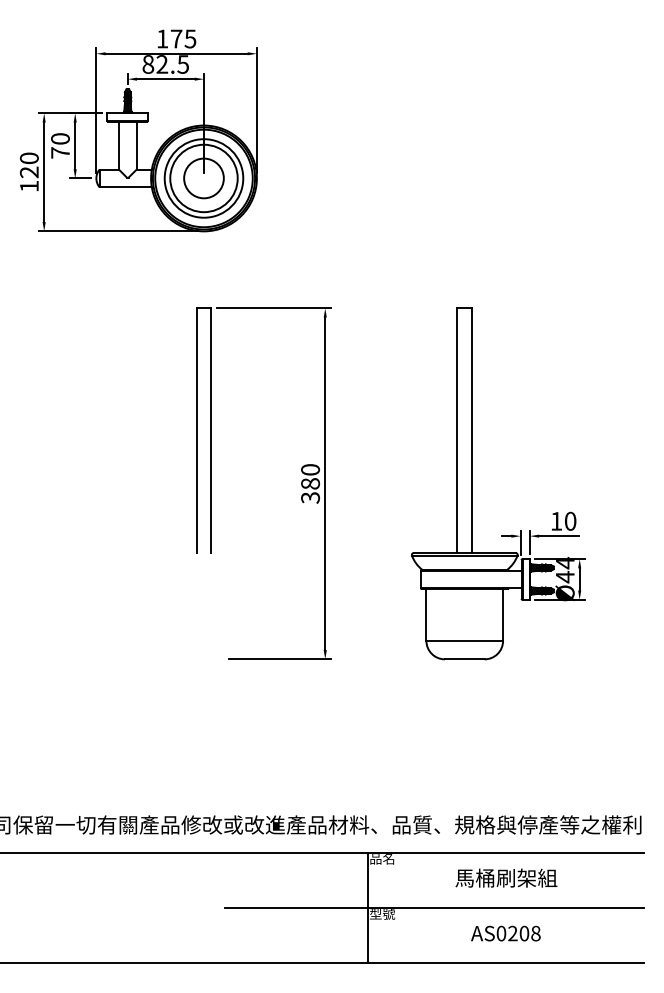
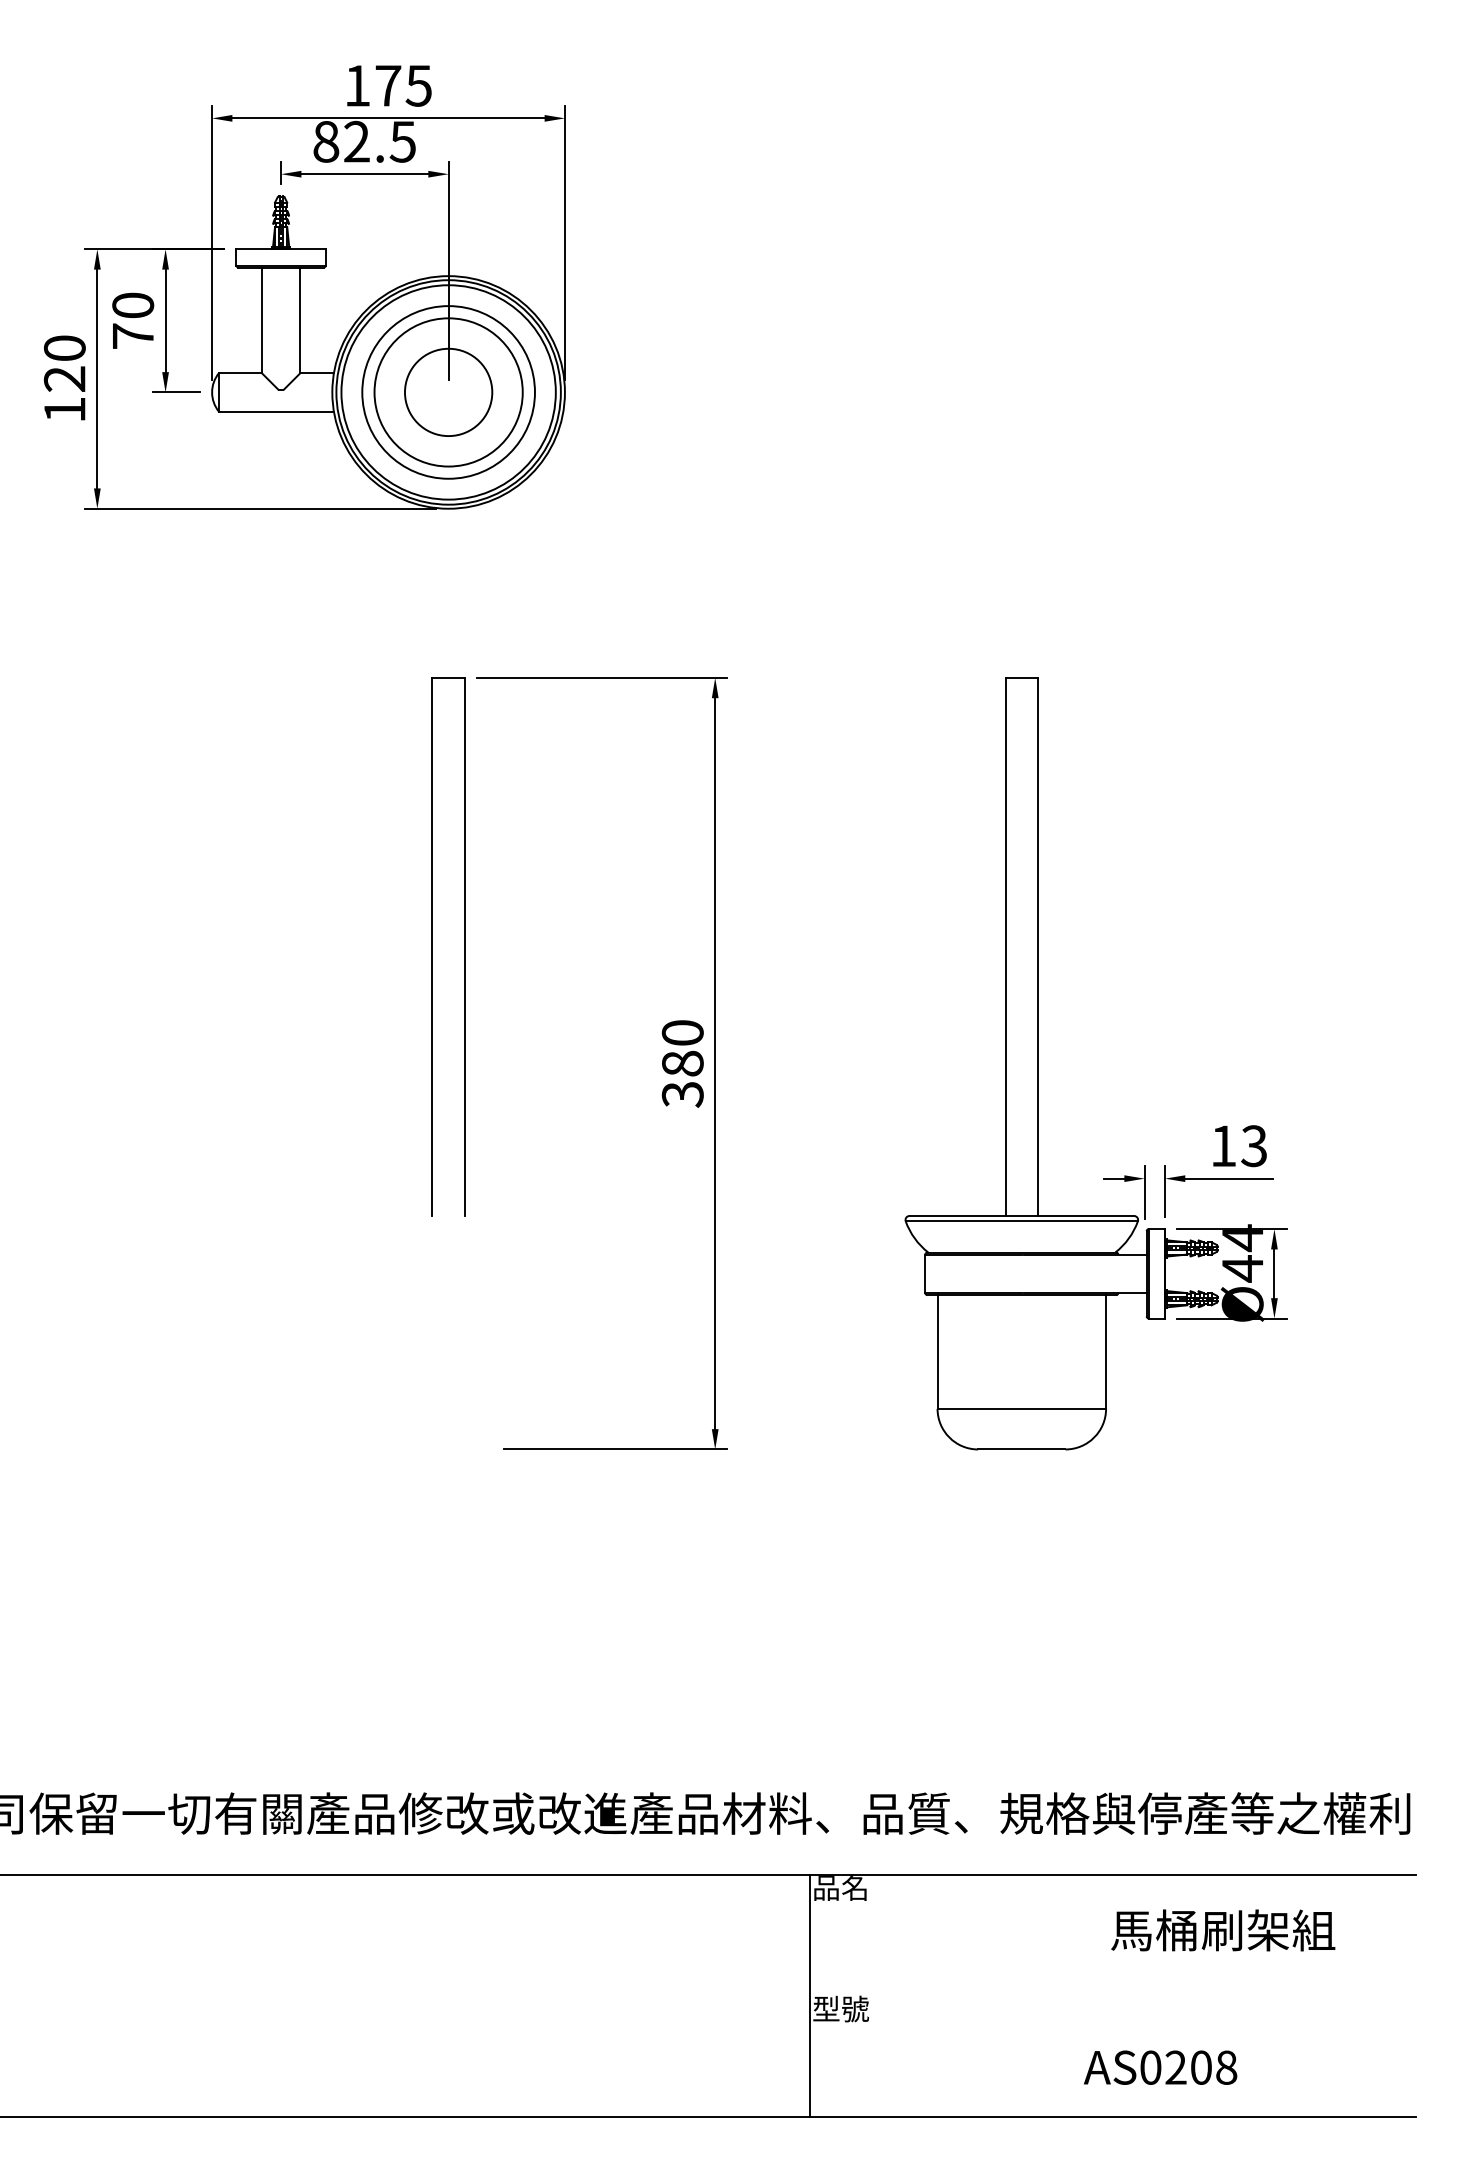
text: (570, 521) -> (1254, 1146), 10 -> 13
text: (506, 877) -> (1223, 1928), moved
line: (434, 908) -> (955, 1997), removed
text: (505, 933) -> (1159, 2067), moved

